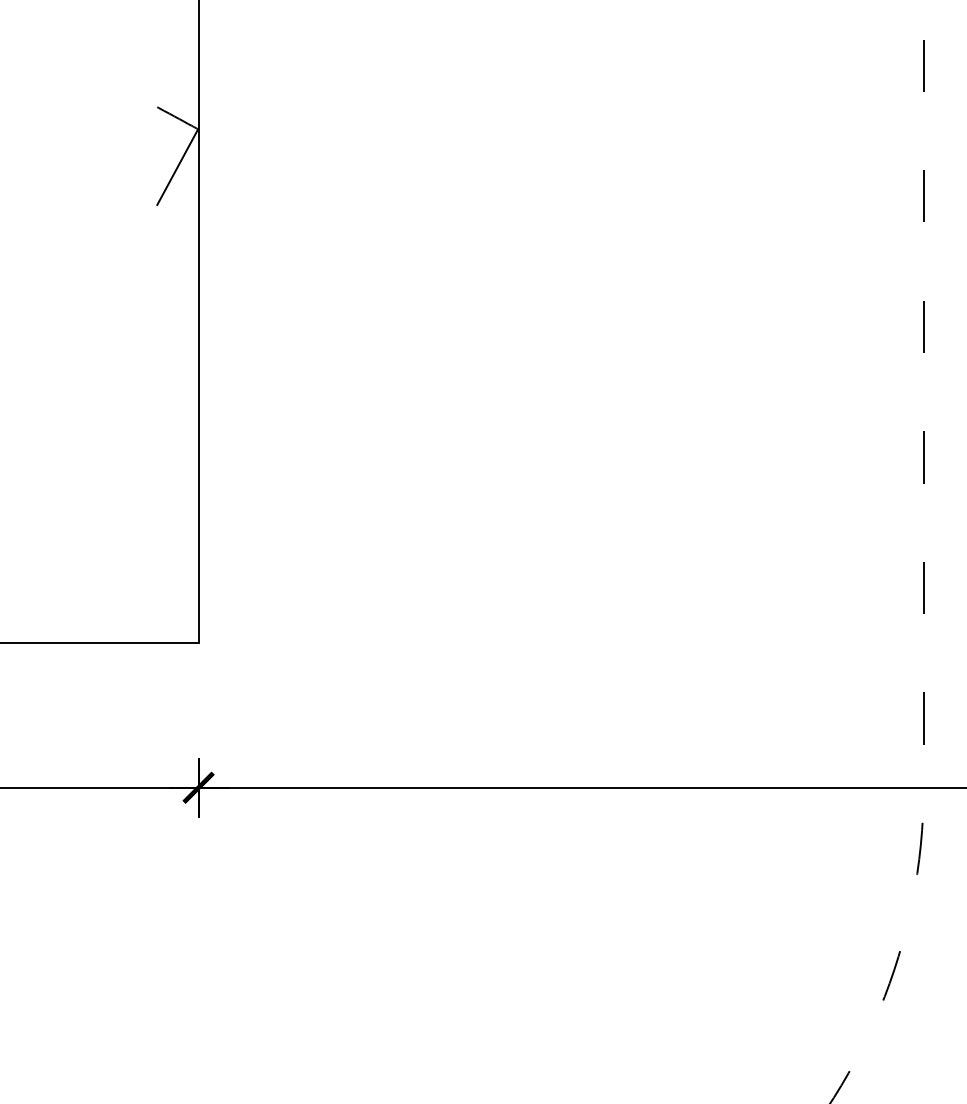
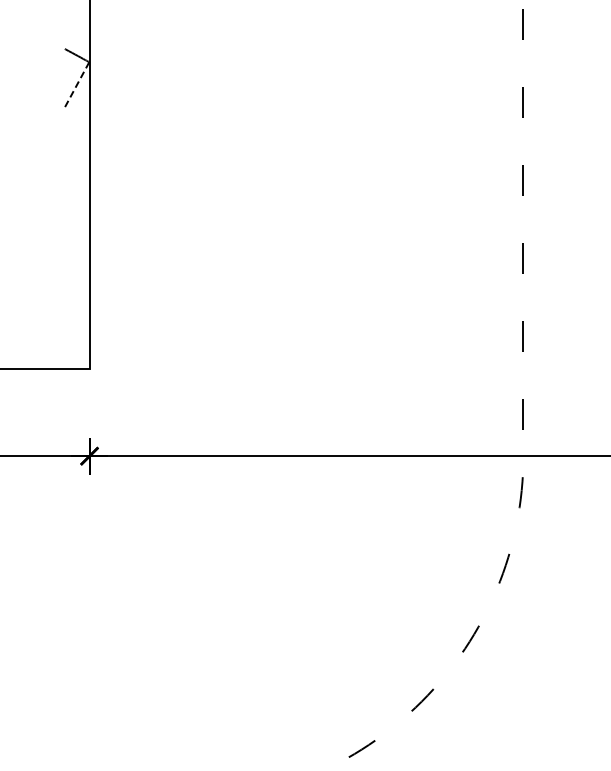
line: (176, 168) -> (76, 85), solid -> dashed

